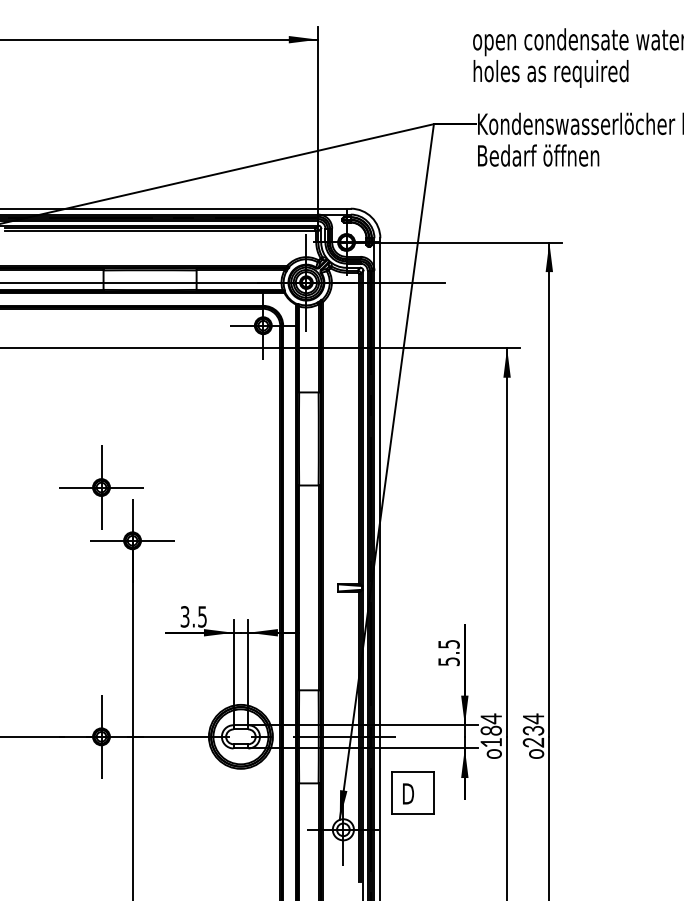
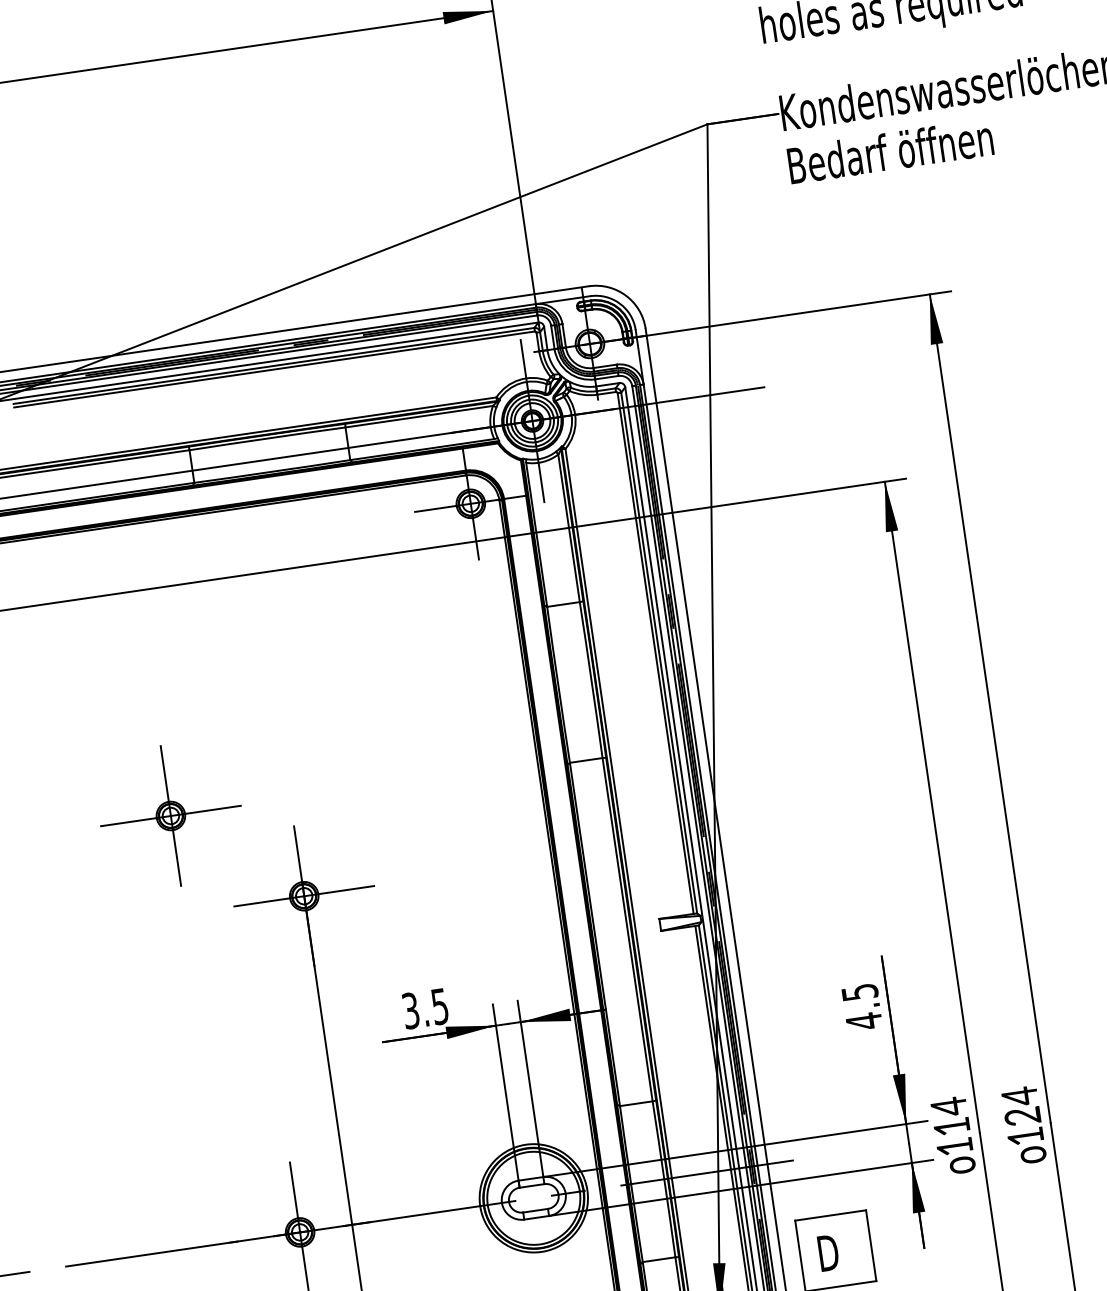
part: (101, 487) -> (170, 815), moved
text: (448, 661) -> (863, 1021), 5.5 -> 4.5
text: (490, 730) -> (950, 1126), 184 -> 114
text: (533, 736) -> (1024, 1126), 234 -> 124

